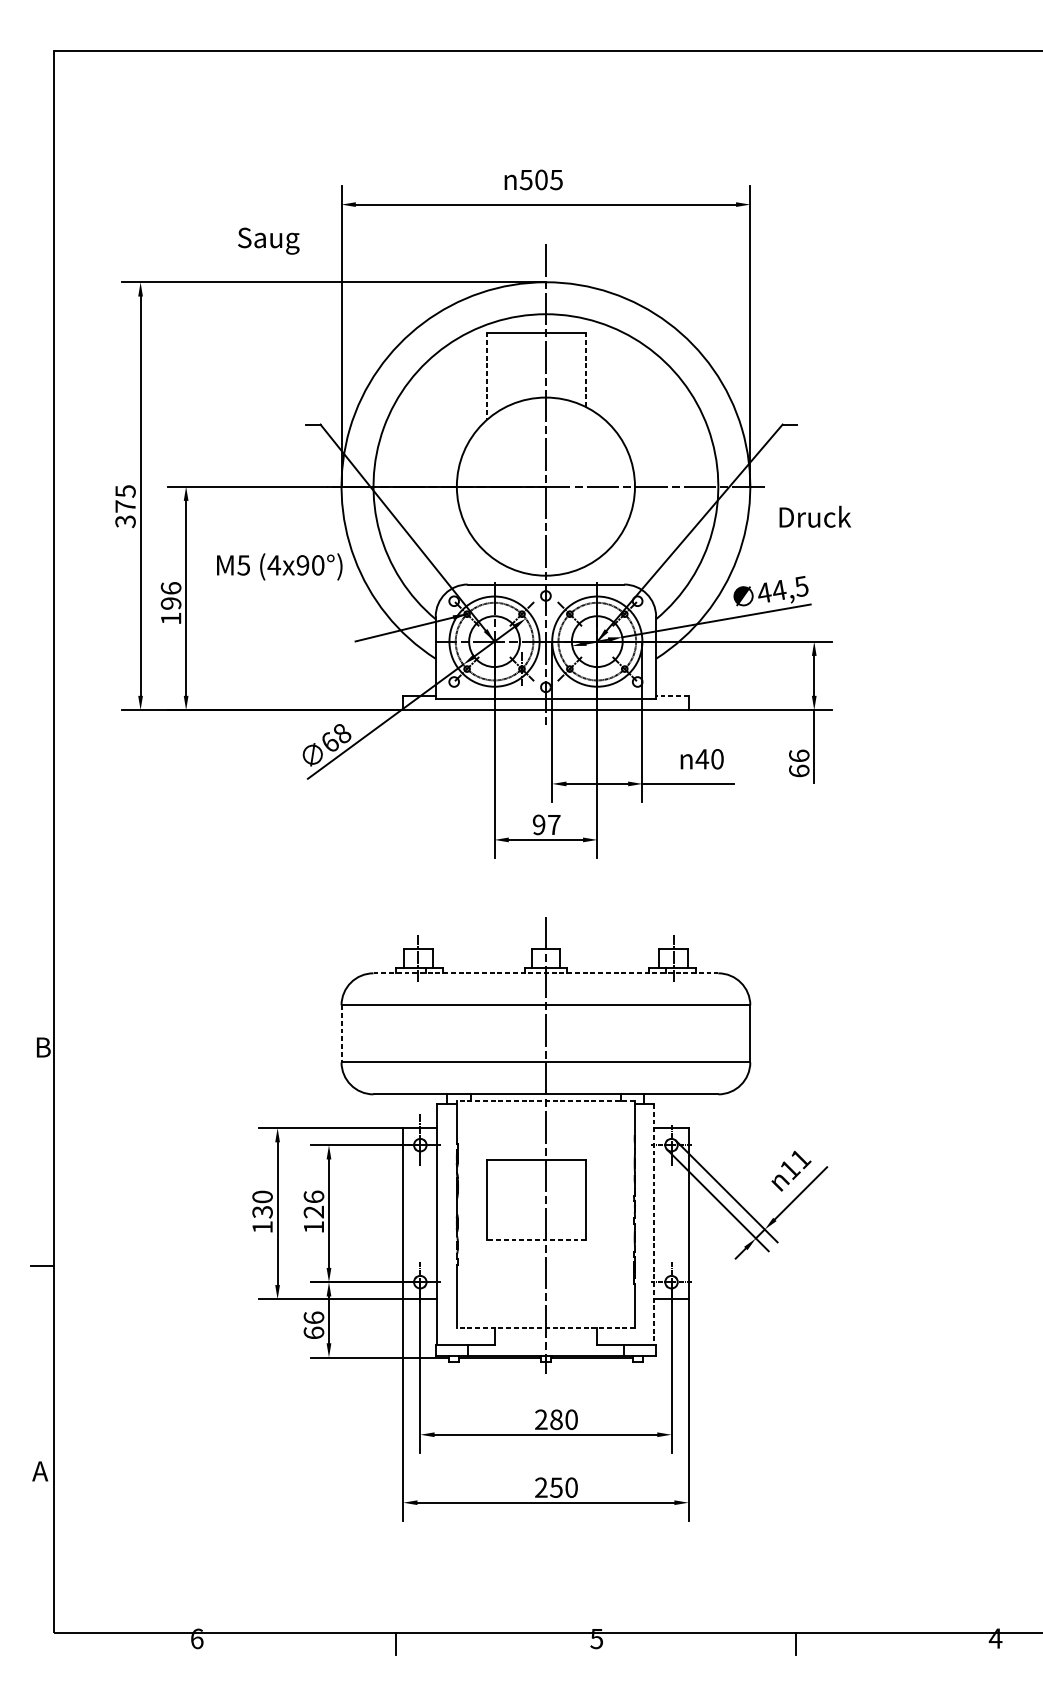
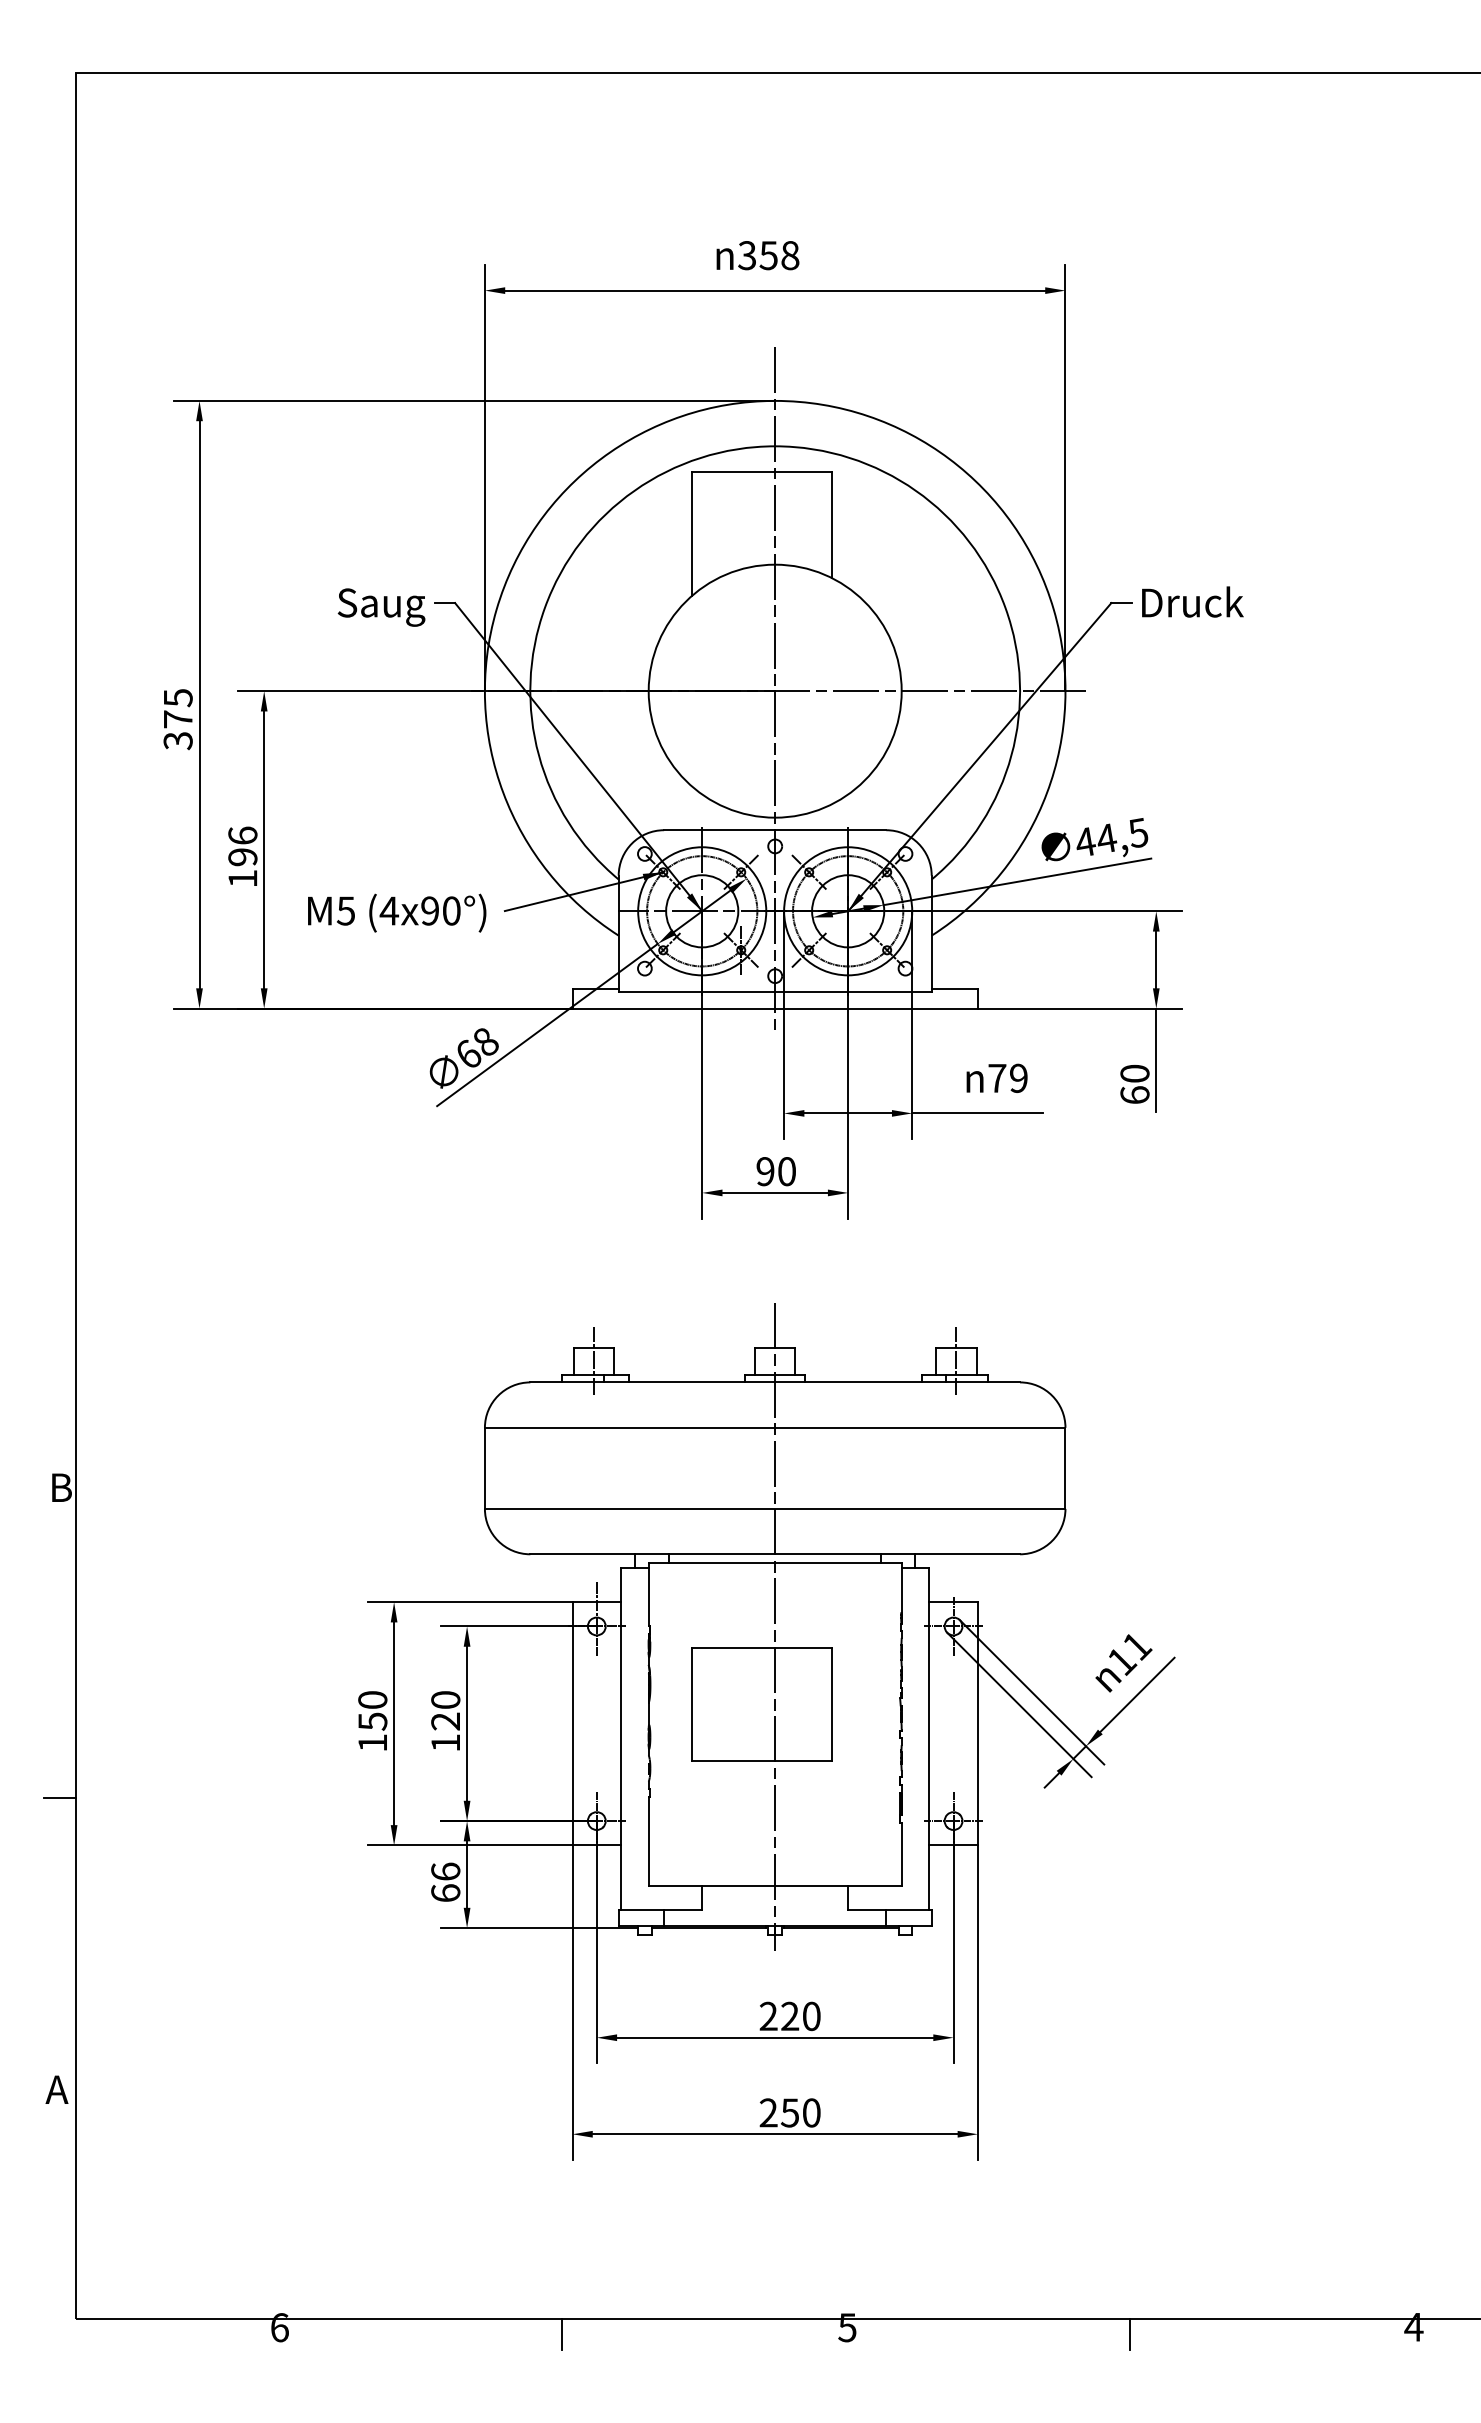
text: (541, 179) -> (768, 255), 505 -> 358
text: (268, 241) -> (381, 607), moved
line: (586, 369) -> (832, 525), dashed -> solid
line: (487, 376) -> (692, 534), dashed -> solid
text: (815, 516) -> (1192, 601), moved
text: (279, 566) -> (397, 912), moved
line: (672, 696) -> (954, 989), dashed -> solid
text: (798, 755) -> (1134, 1073), 66 -> 60
text: (709, 758) -> (1007, 1077), 40 -> 79
text: (553, 824) -> (786, 1171), 97 -> 90
line: (546, 973) -> (775, 1382), dashed -> solid
line: (341, 1033) -> (484, 1468), dashed -> solid
line: (545, 1100) -> (774, 1563), dashed -> solid
text: (313, 1196) -> (445, 1699), 126 -> 120
text: (262, 1212) -> (372, 1721), 130 -> 150
line: (654, 1224) -> (929, 1739), dashed -> solid
line: (536, 1240) -> (761, 1761), dashed -> solid
line: (545, 1327) -> (774, 1885), dashed -> solid
text: (556, 1419) -> (790, 2016), 280 -> 220

